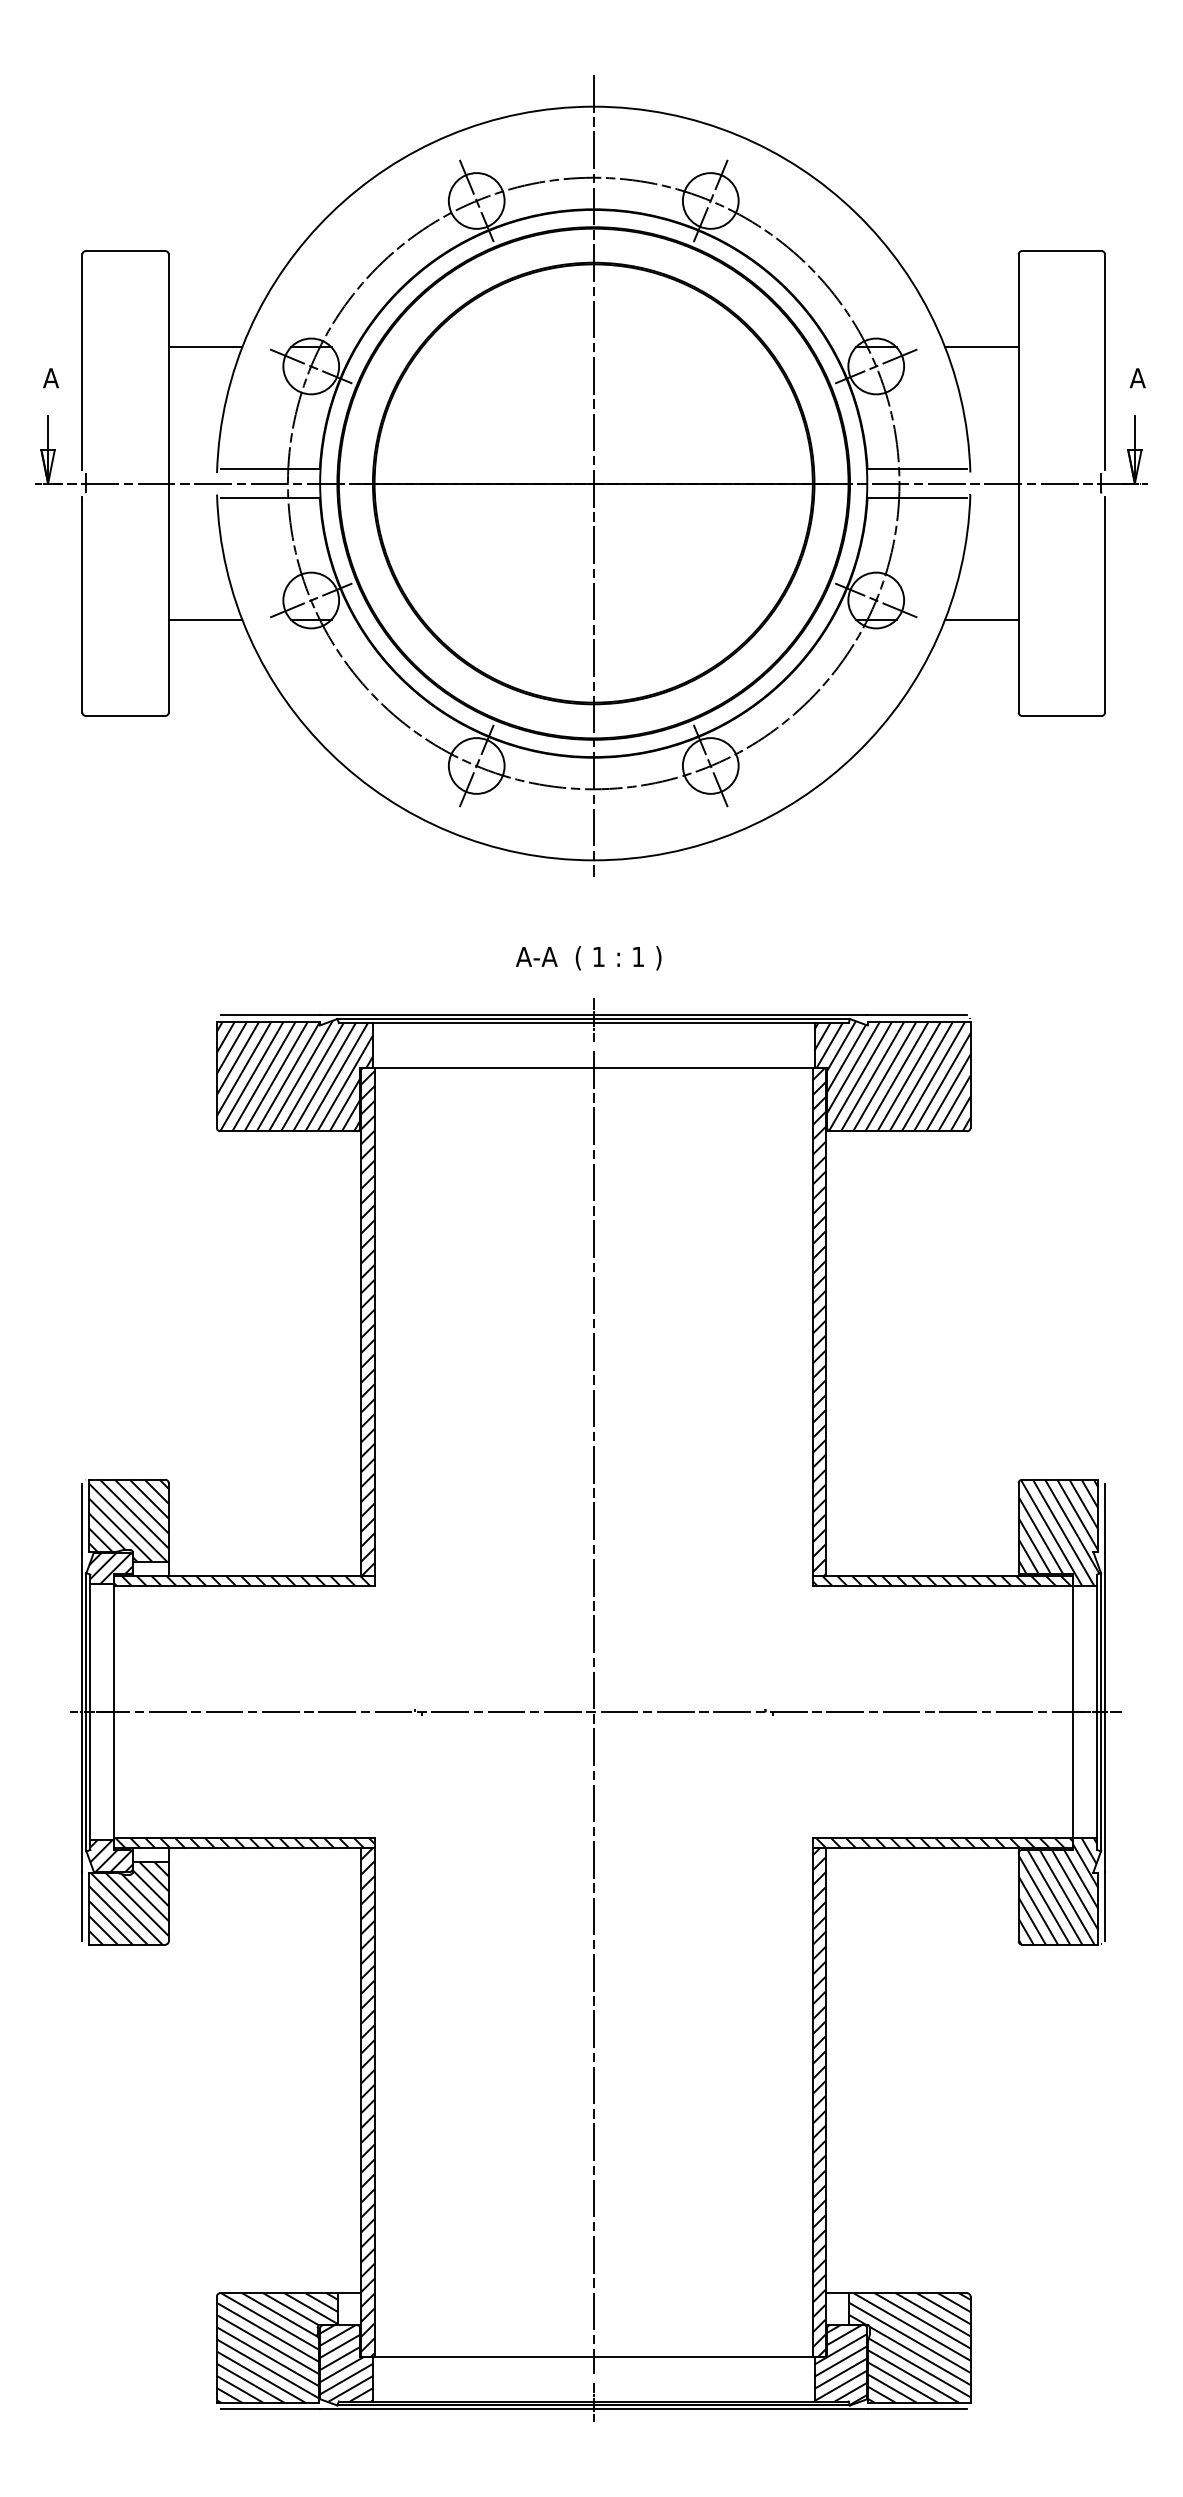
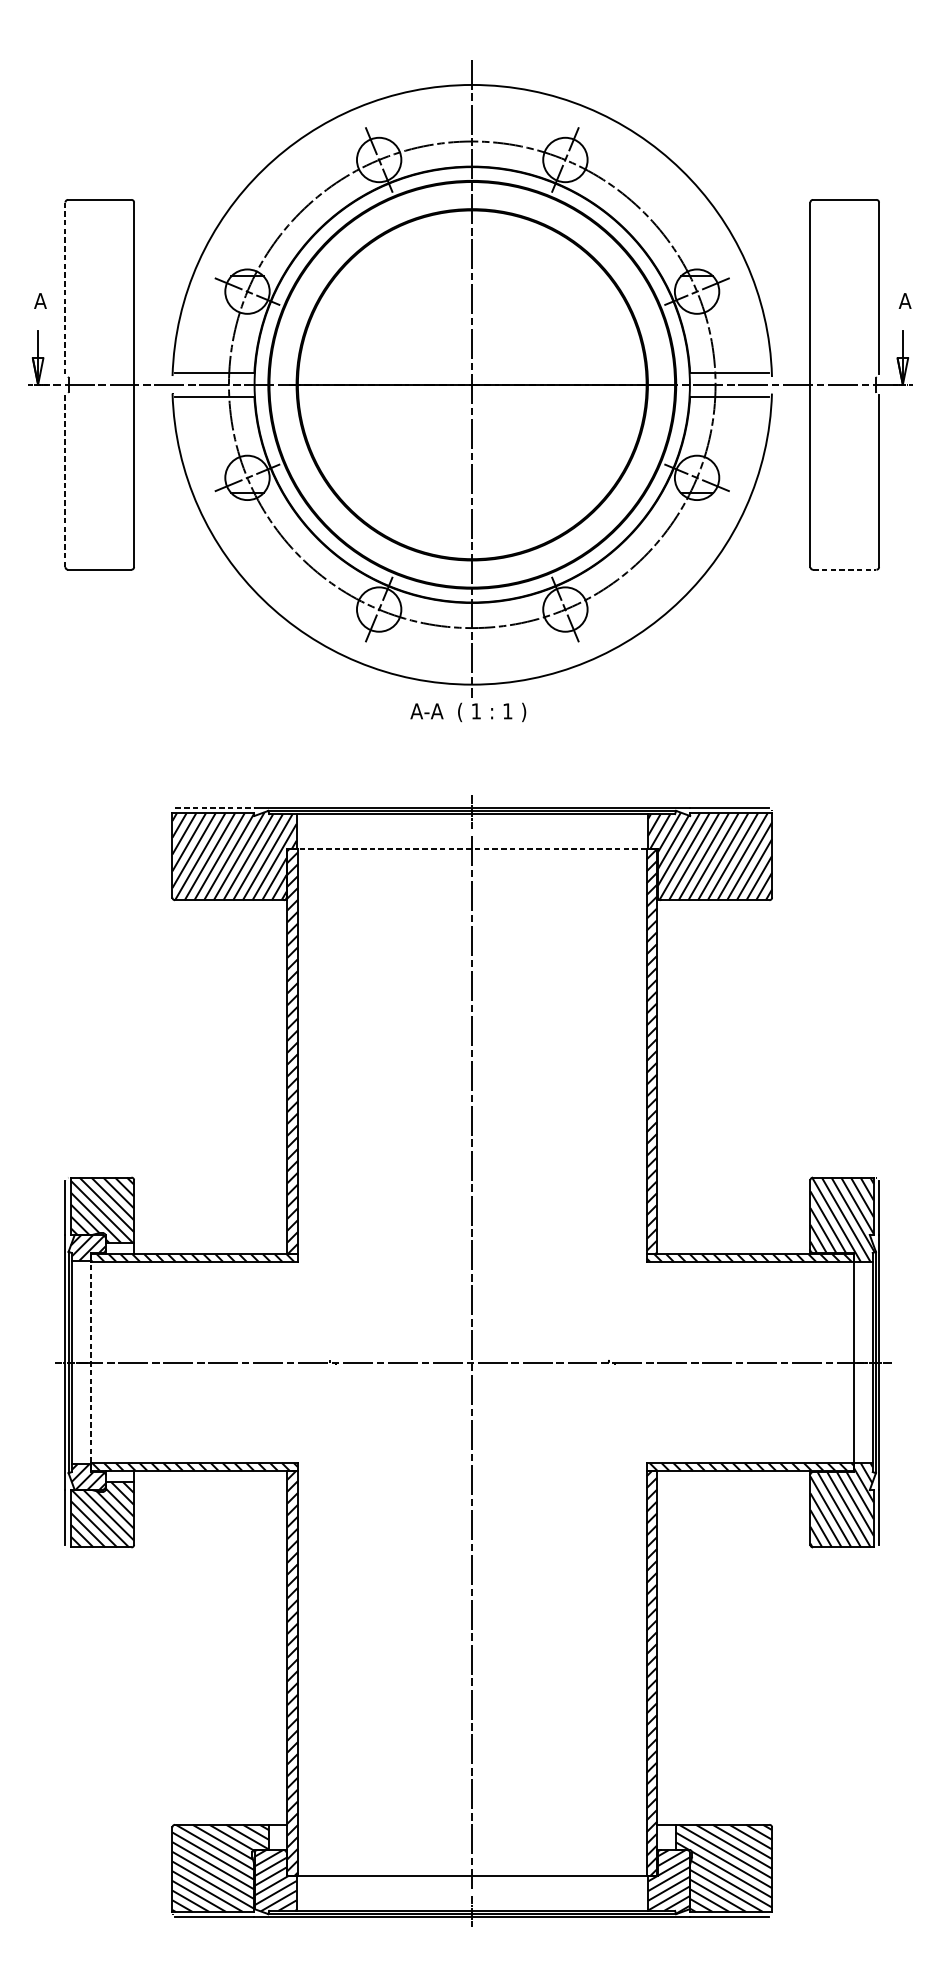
line: (205, 347) -> (163, 276), removed
line: (981, 347) -> (780, 276), removed
line: (82, 362) -> (65, 288), solid -> dashed
line: (82, 604) -> (65, 481), solid -> dashed
line: (205, 619) -> (163, 493), removed
line: (981, 619) -> (780, 493), removed
line: (1061, 715) -> (844, 569), solid -> dashed
text: (588, 958) -> (468, 712), moved
line: (270, 1015) -> (215, 808), solid -> dashed
line: (593, 1067) -> (472, 849), solid -> dashed
line: (114, 1711) -> (90, 1361), solid -> dashed

